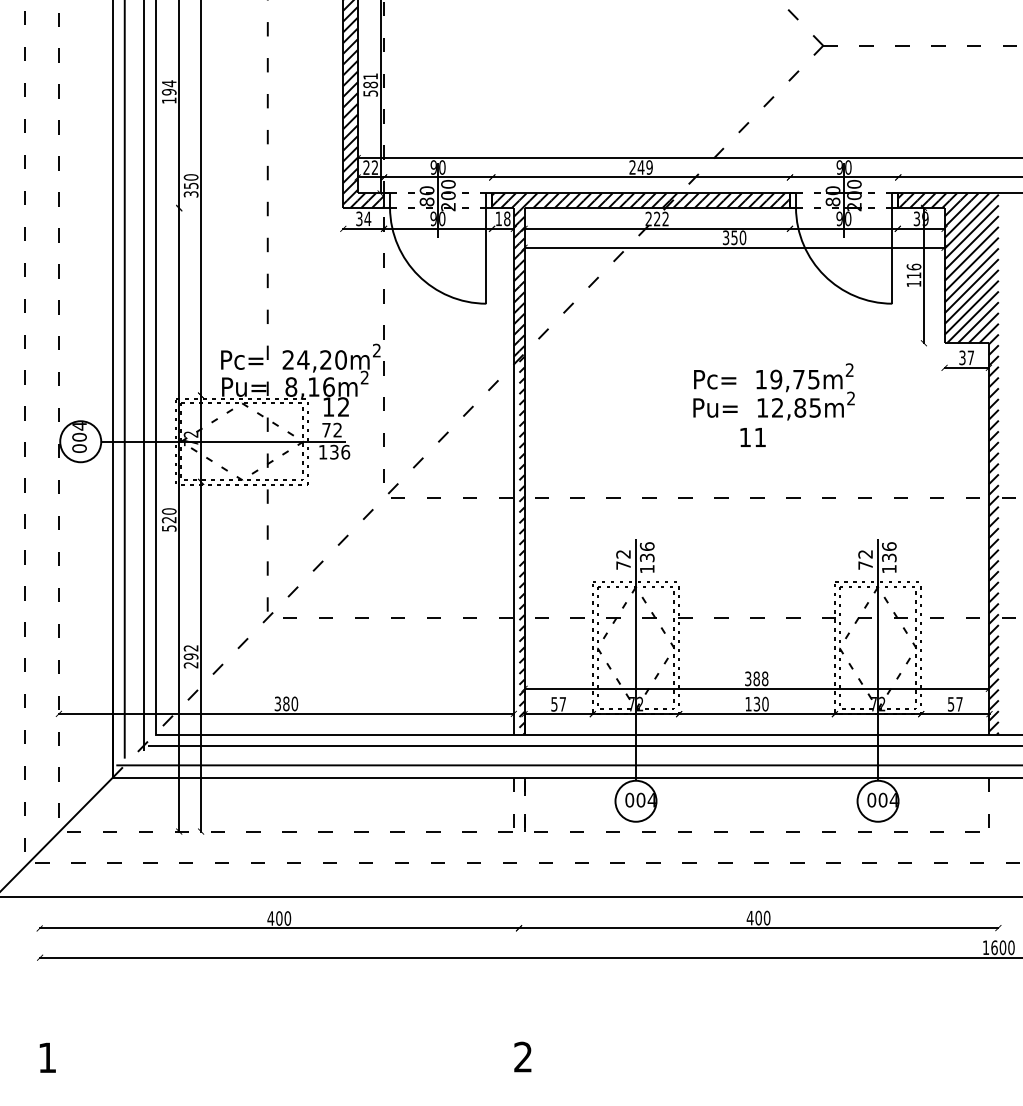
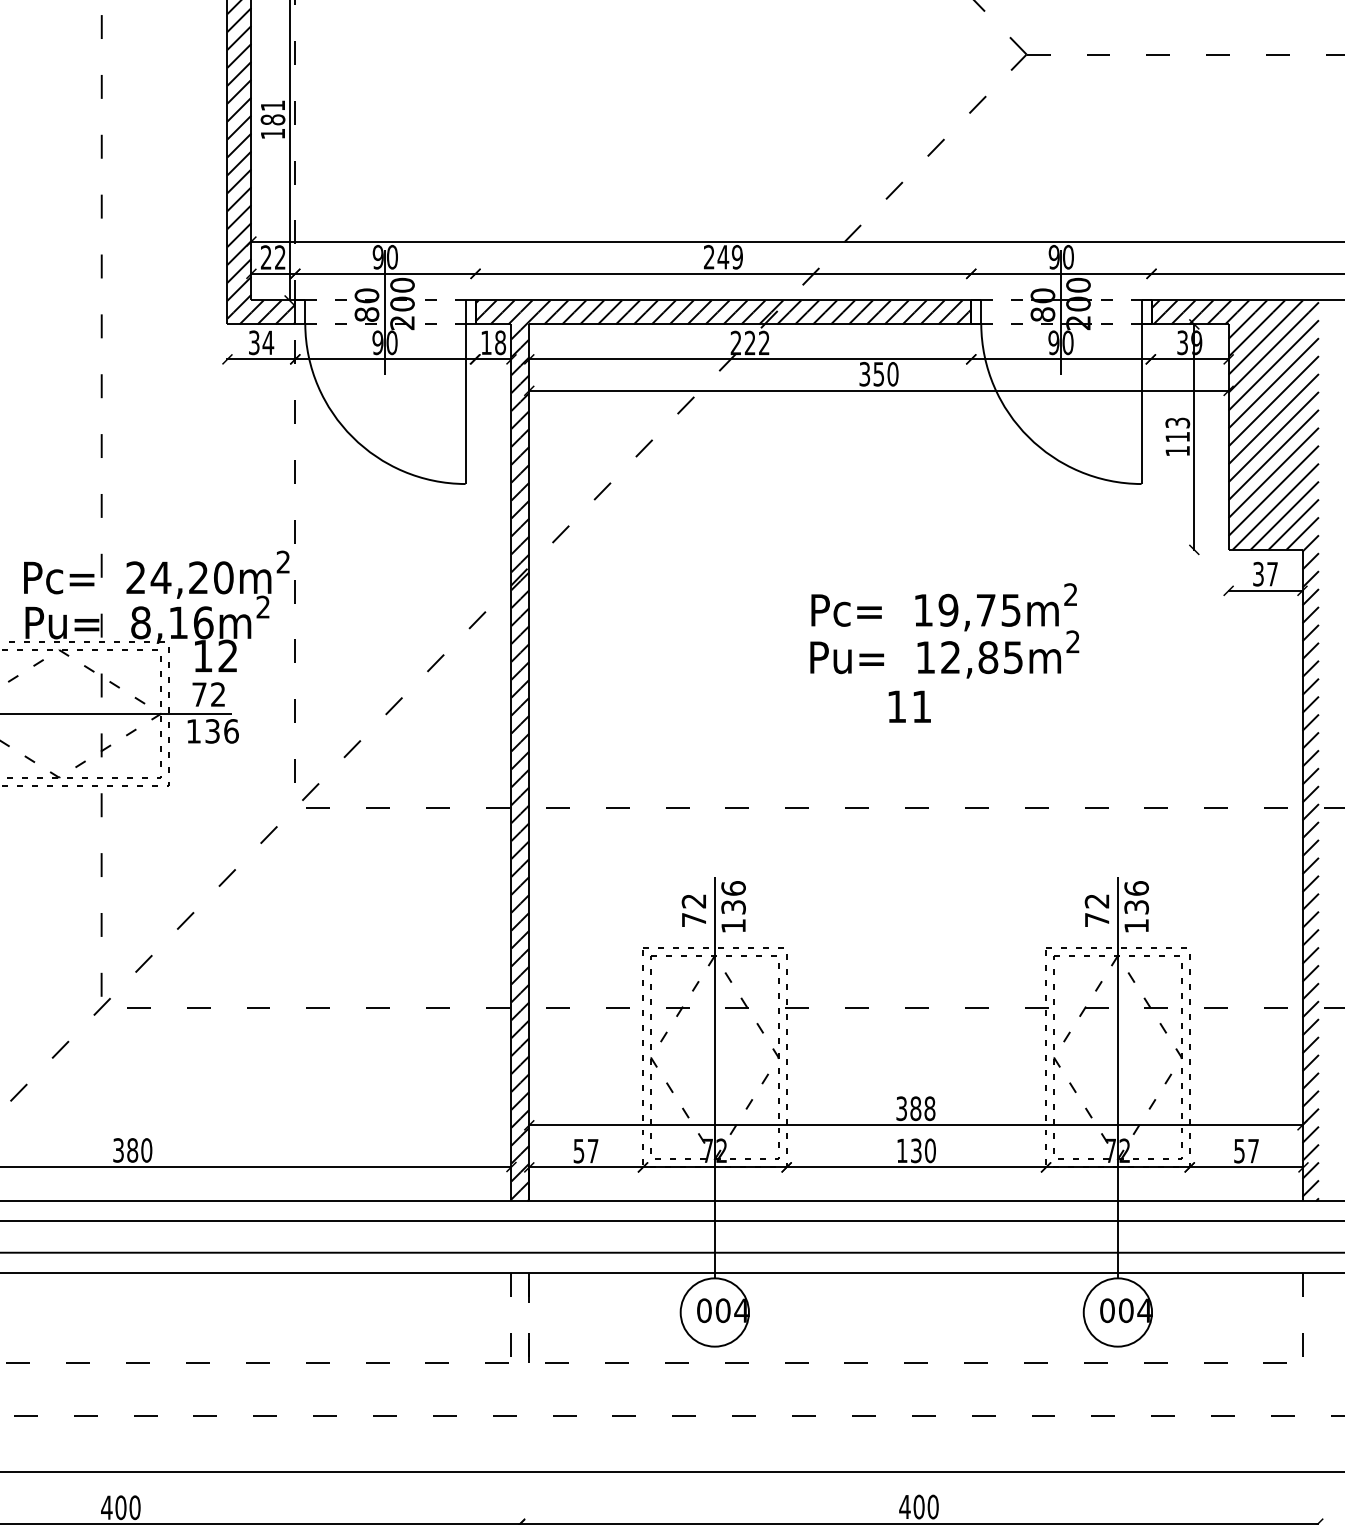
text: (370, 93) -> (272, 133), 581 -> 181
text: (913, 266) -> (1176, 422), 116 -> 113
hatch: (516, 428) -> (515, 691), added
hatch: (516, 617) -> (515, 1006), added

